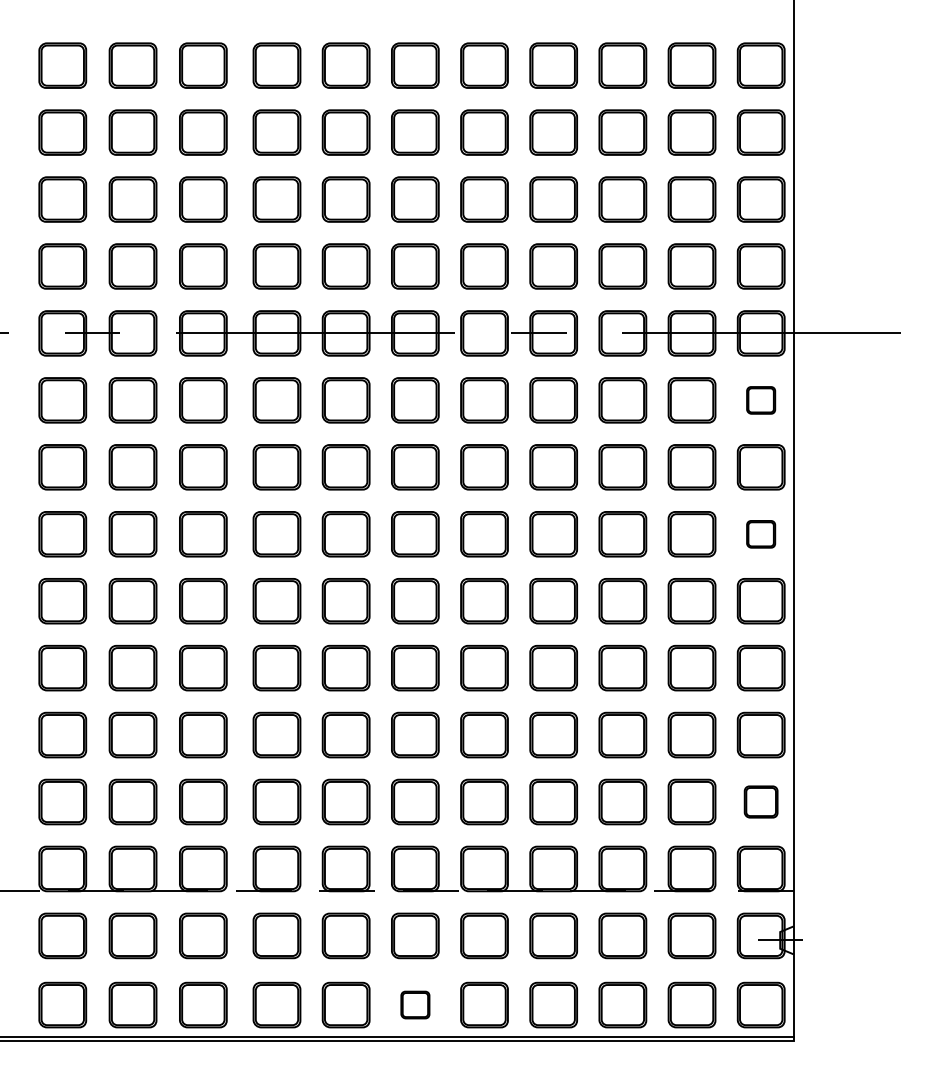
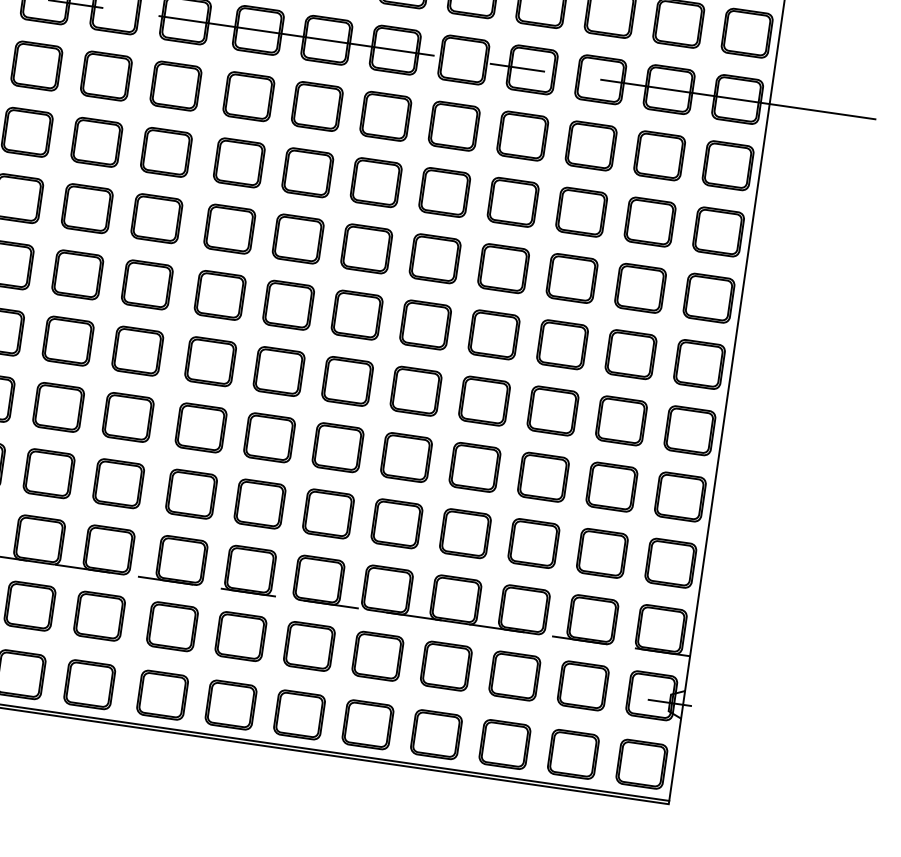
part: (760, 400) -> (727, 165), size x1.67
part: (760, 534) -> (708, 298), size x1.67
part: (760, 801) -> (670, 562), size x1.43
part: (415, 1004) -> (299, 714), size x1.67

